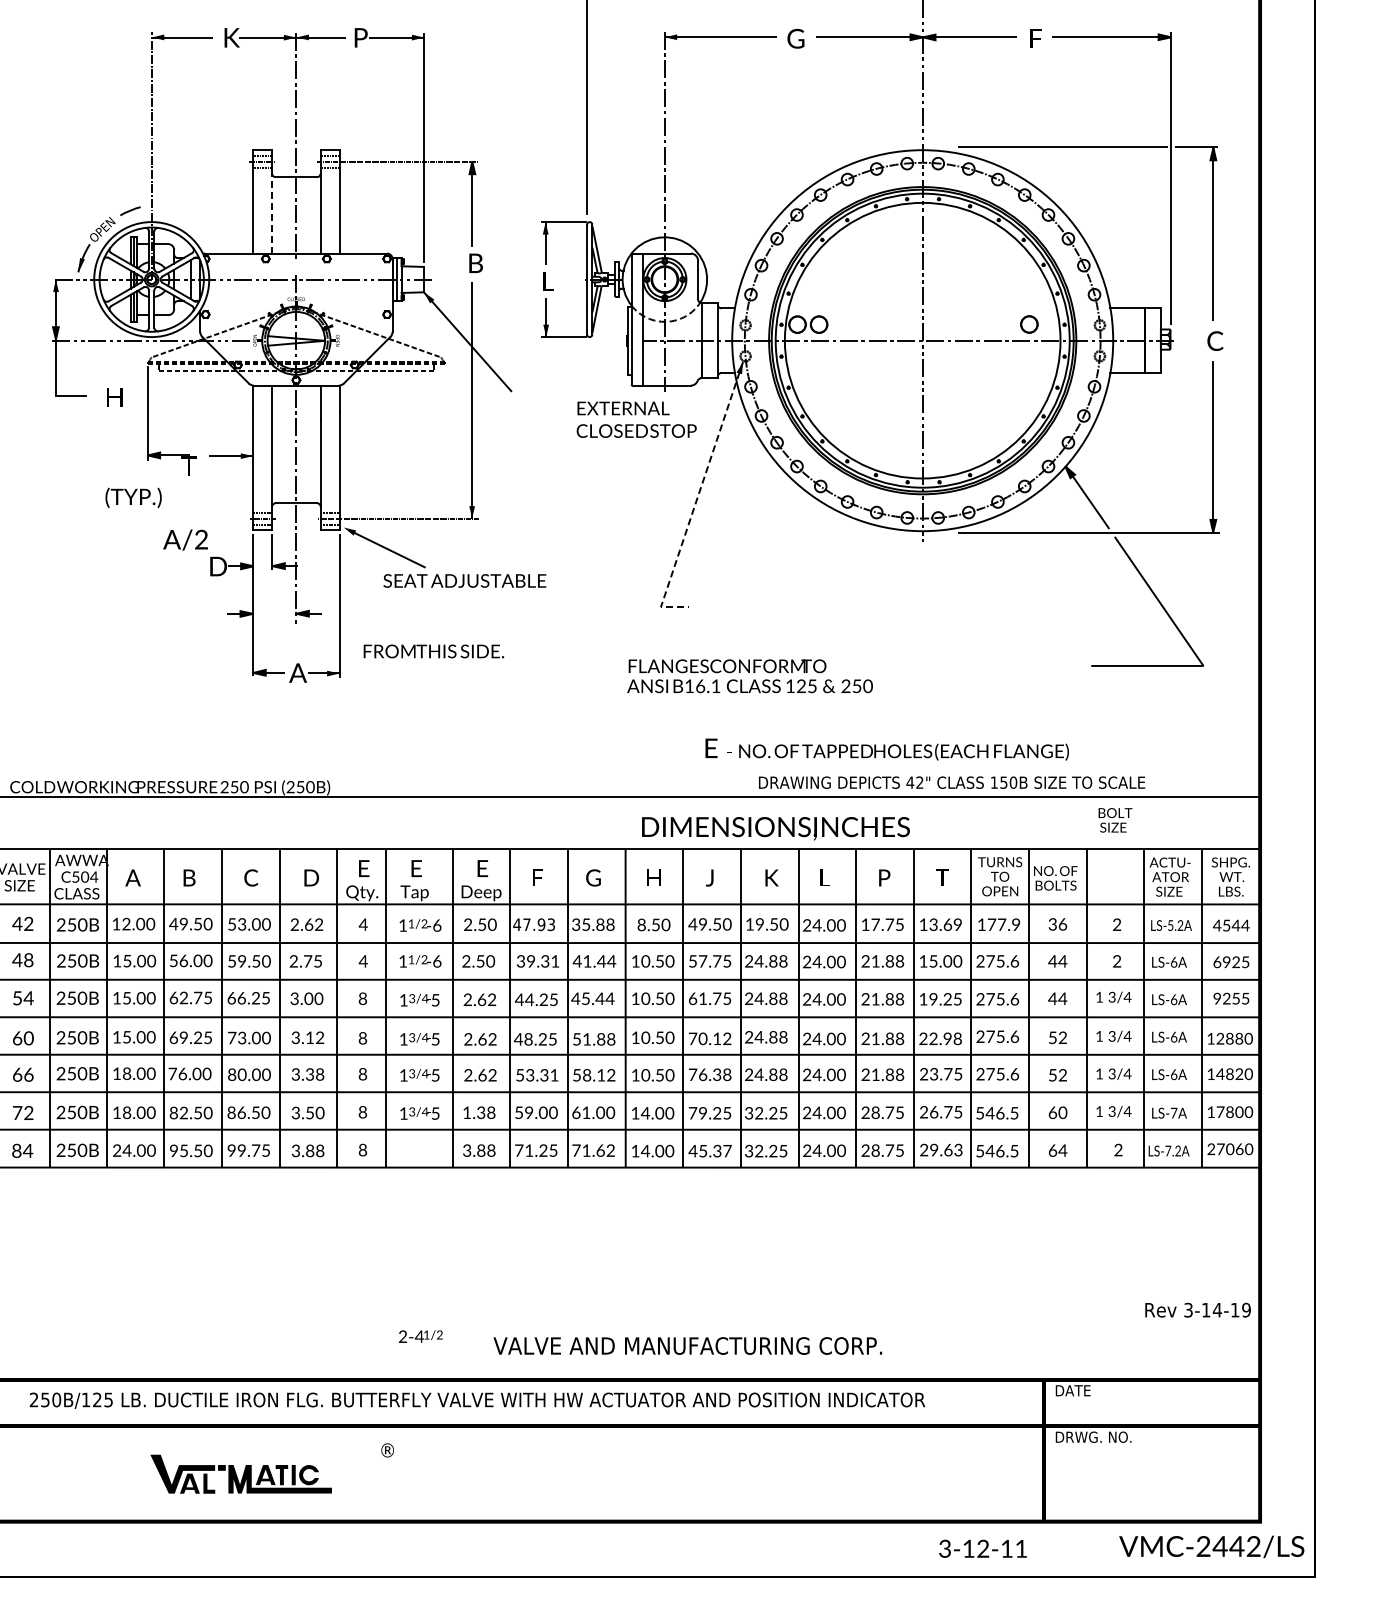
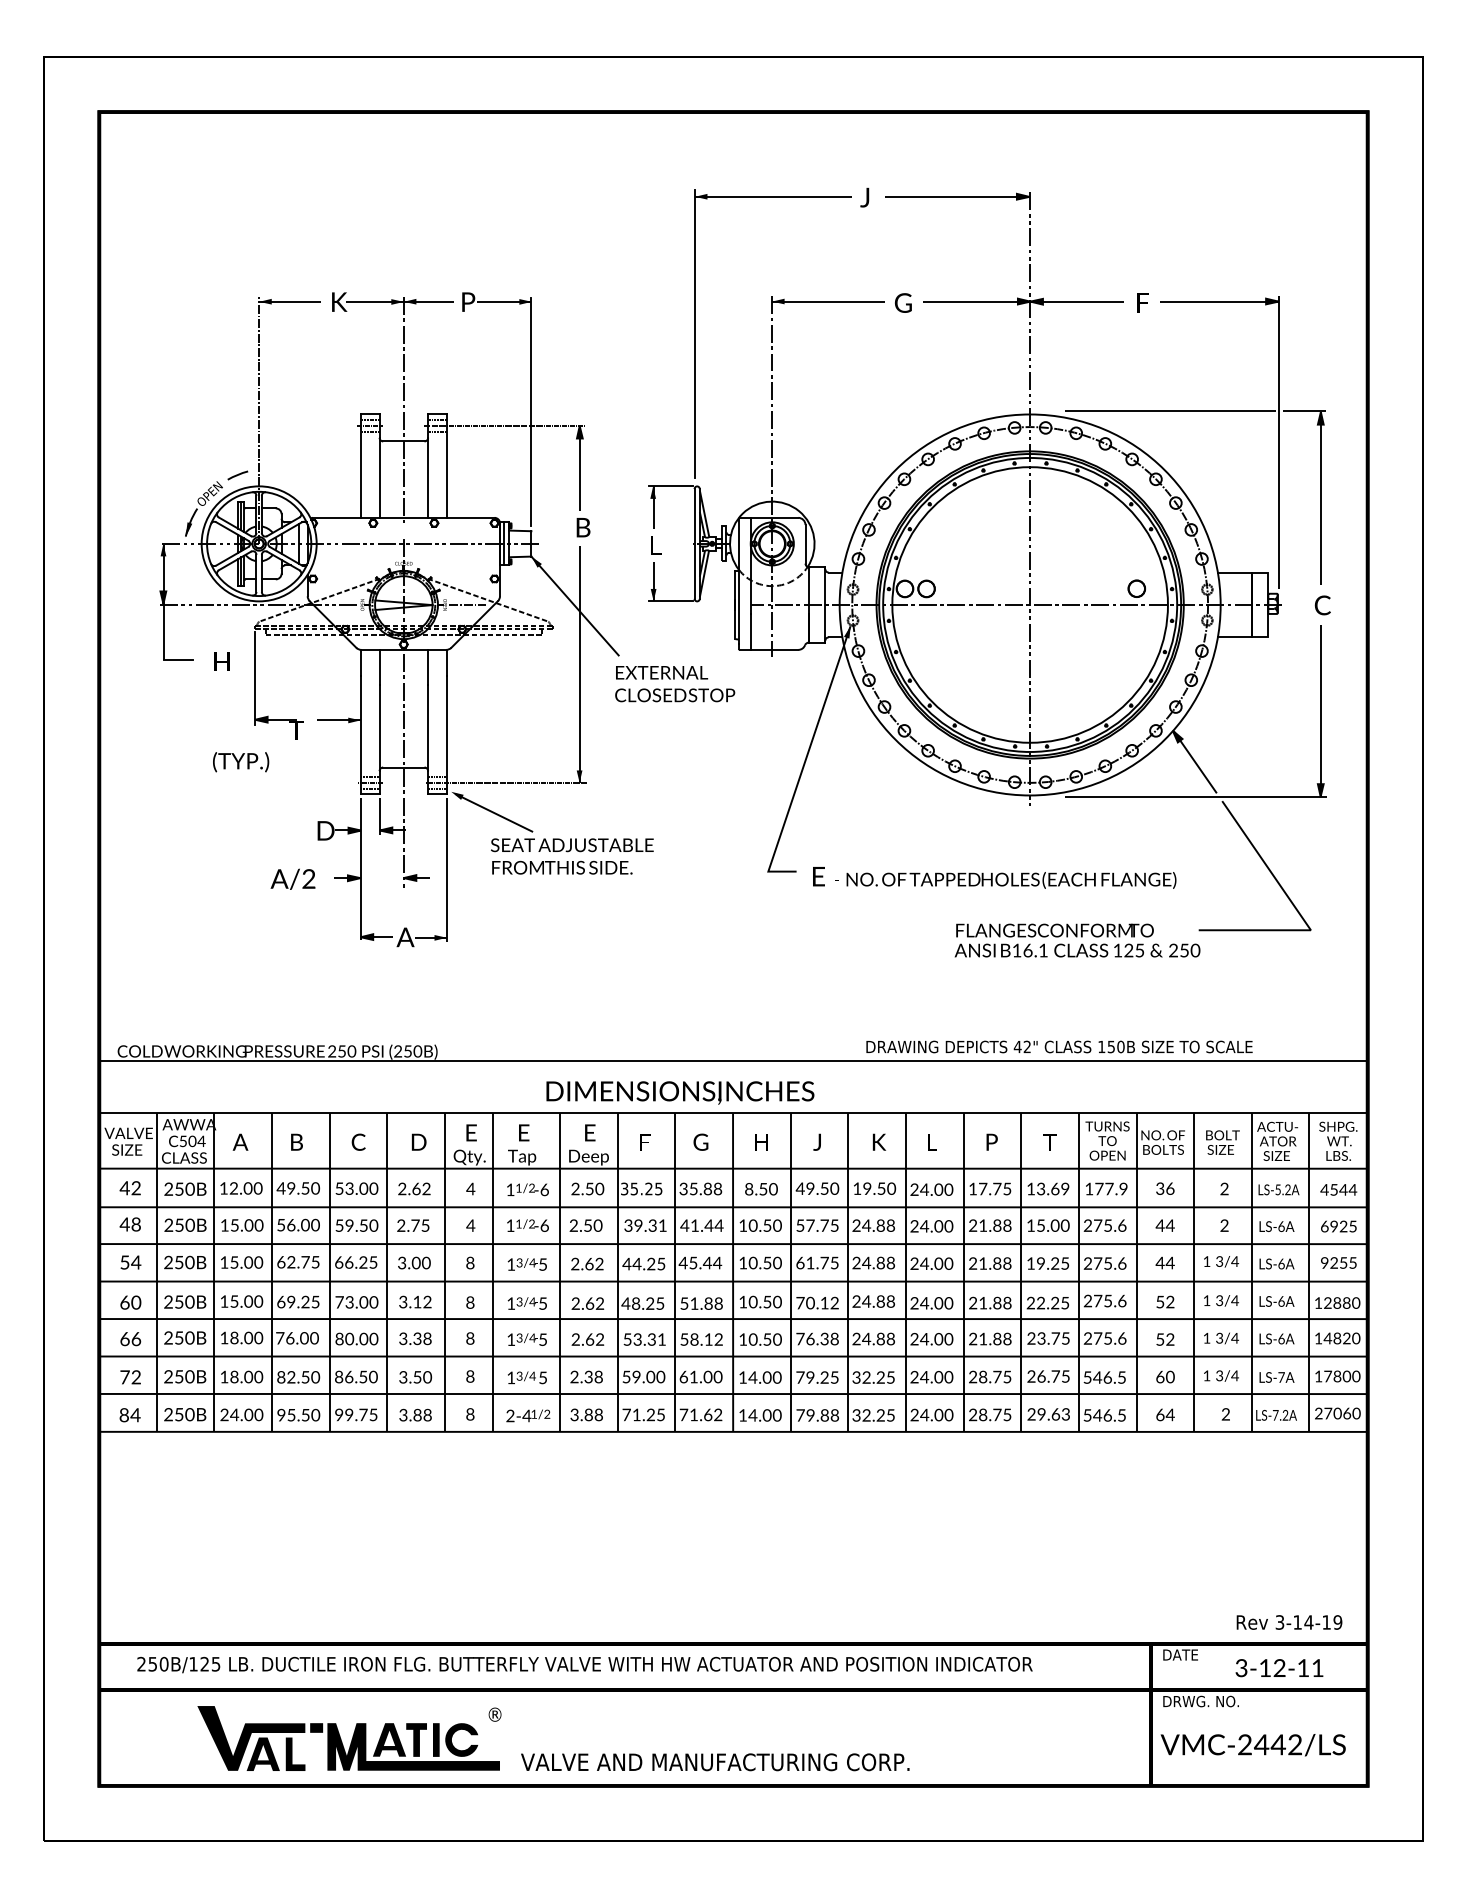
line: (272, 213) -> (379, 477), dashed -> solid
line: (360, 340) -> (467, 604), added
text: (637, 420) -> (675, 684), moved
line: (697, 499) -> (804, 763), dashed -> solid
text: (185, 539) -> (292, 878), moved
text: (434, 651) -> (562, 867), moved
text: (750, 676) -> (1077, 940), moved
text: (887, 749) -> (994, 877), moved
text: (1115, 820) -> (1222, 1142), moved
text: (776, 828) -> (680, 1092), moved
text: (534, 924) -> (641, 1188), 47.93 -> 35.25
text: (953, 1038) -> (1060, 1302), 22.98 -> 22.25
text: (467, 1112) -> (574, 1376), 1.38 -> 2.38
text: (710, 1151) -> (817, 1415), 45.37 -> 79.88
text: (1198, 1310) -> (1289, 1622), moved
text: (421, 1336) -> (528, 1415), moved
text: (688, 1346) -> (715, 1762), moved
part: (241, 1474) -> (348, 1738), size x1.67
text: (1211, 1547) -> (1252, 1745), moved
text: (983, 1549) -> (1279, 1668), moved

